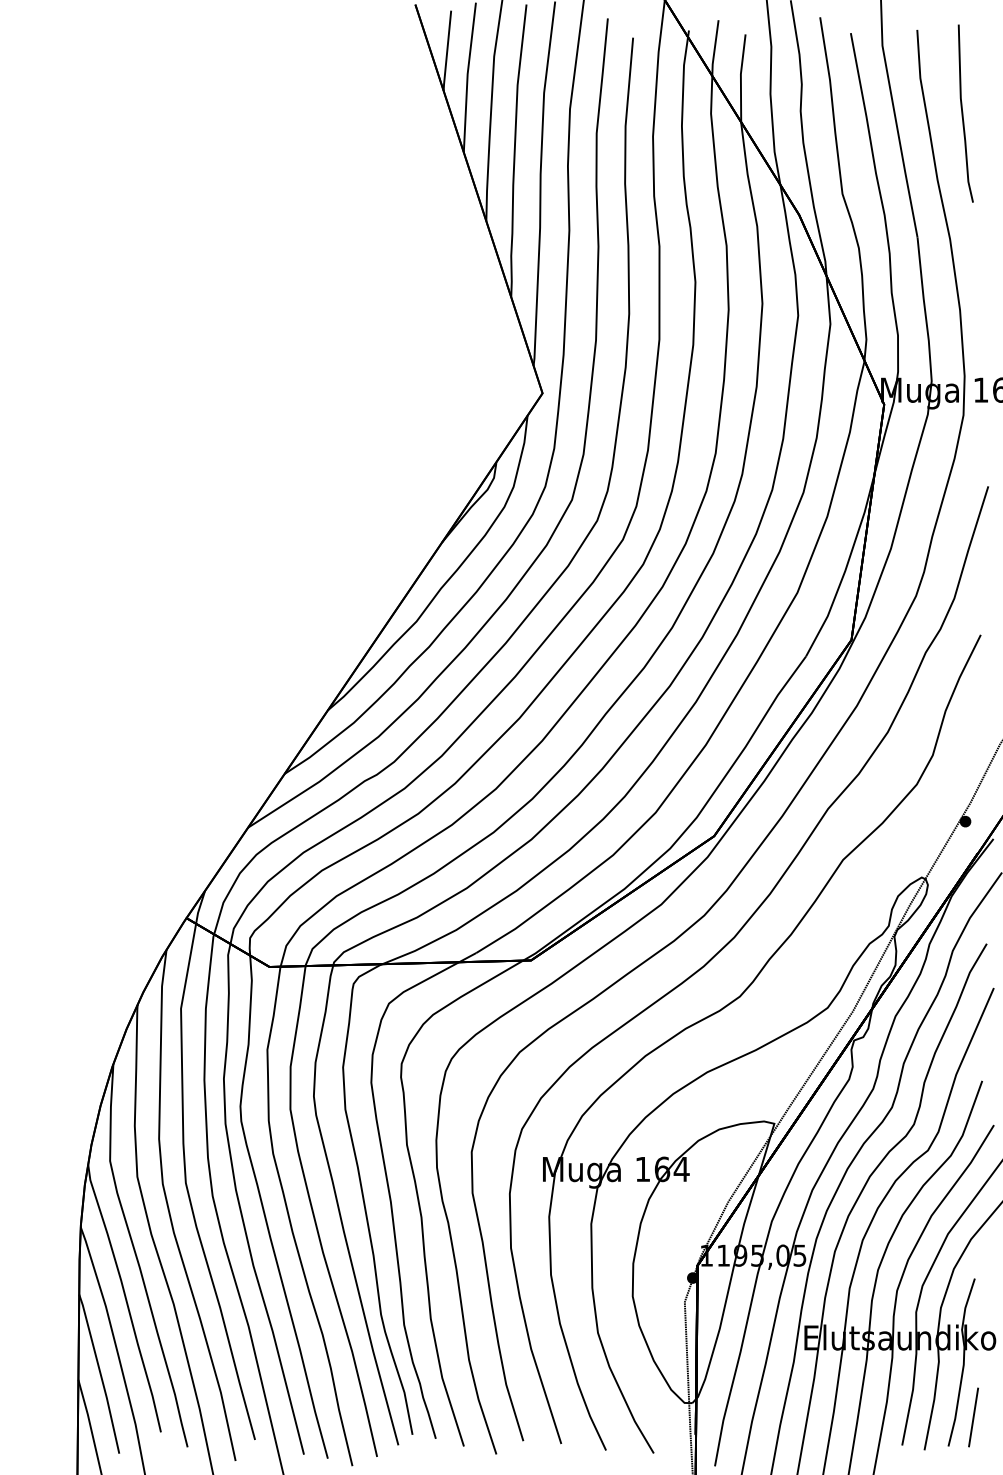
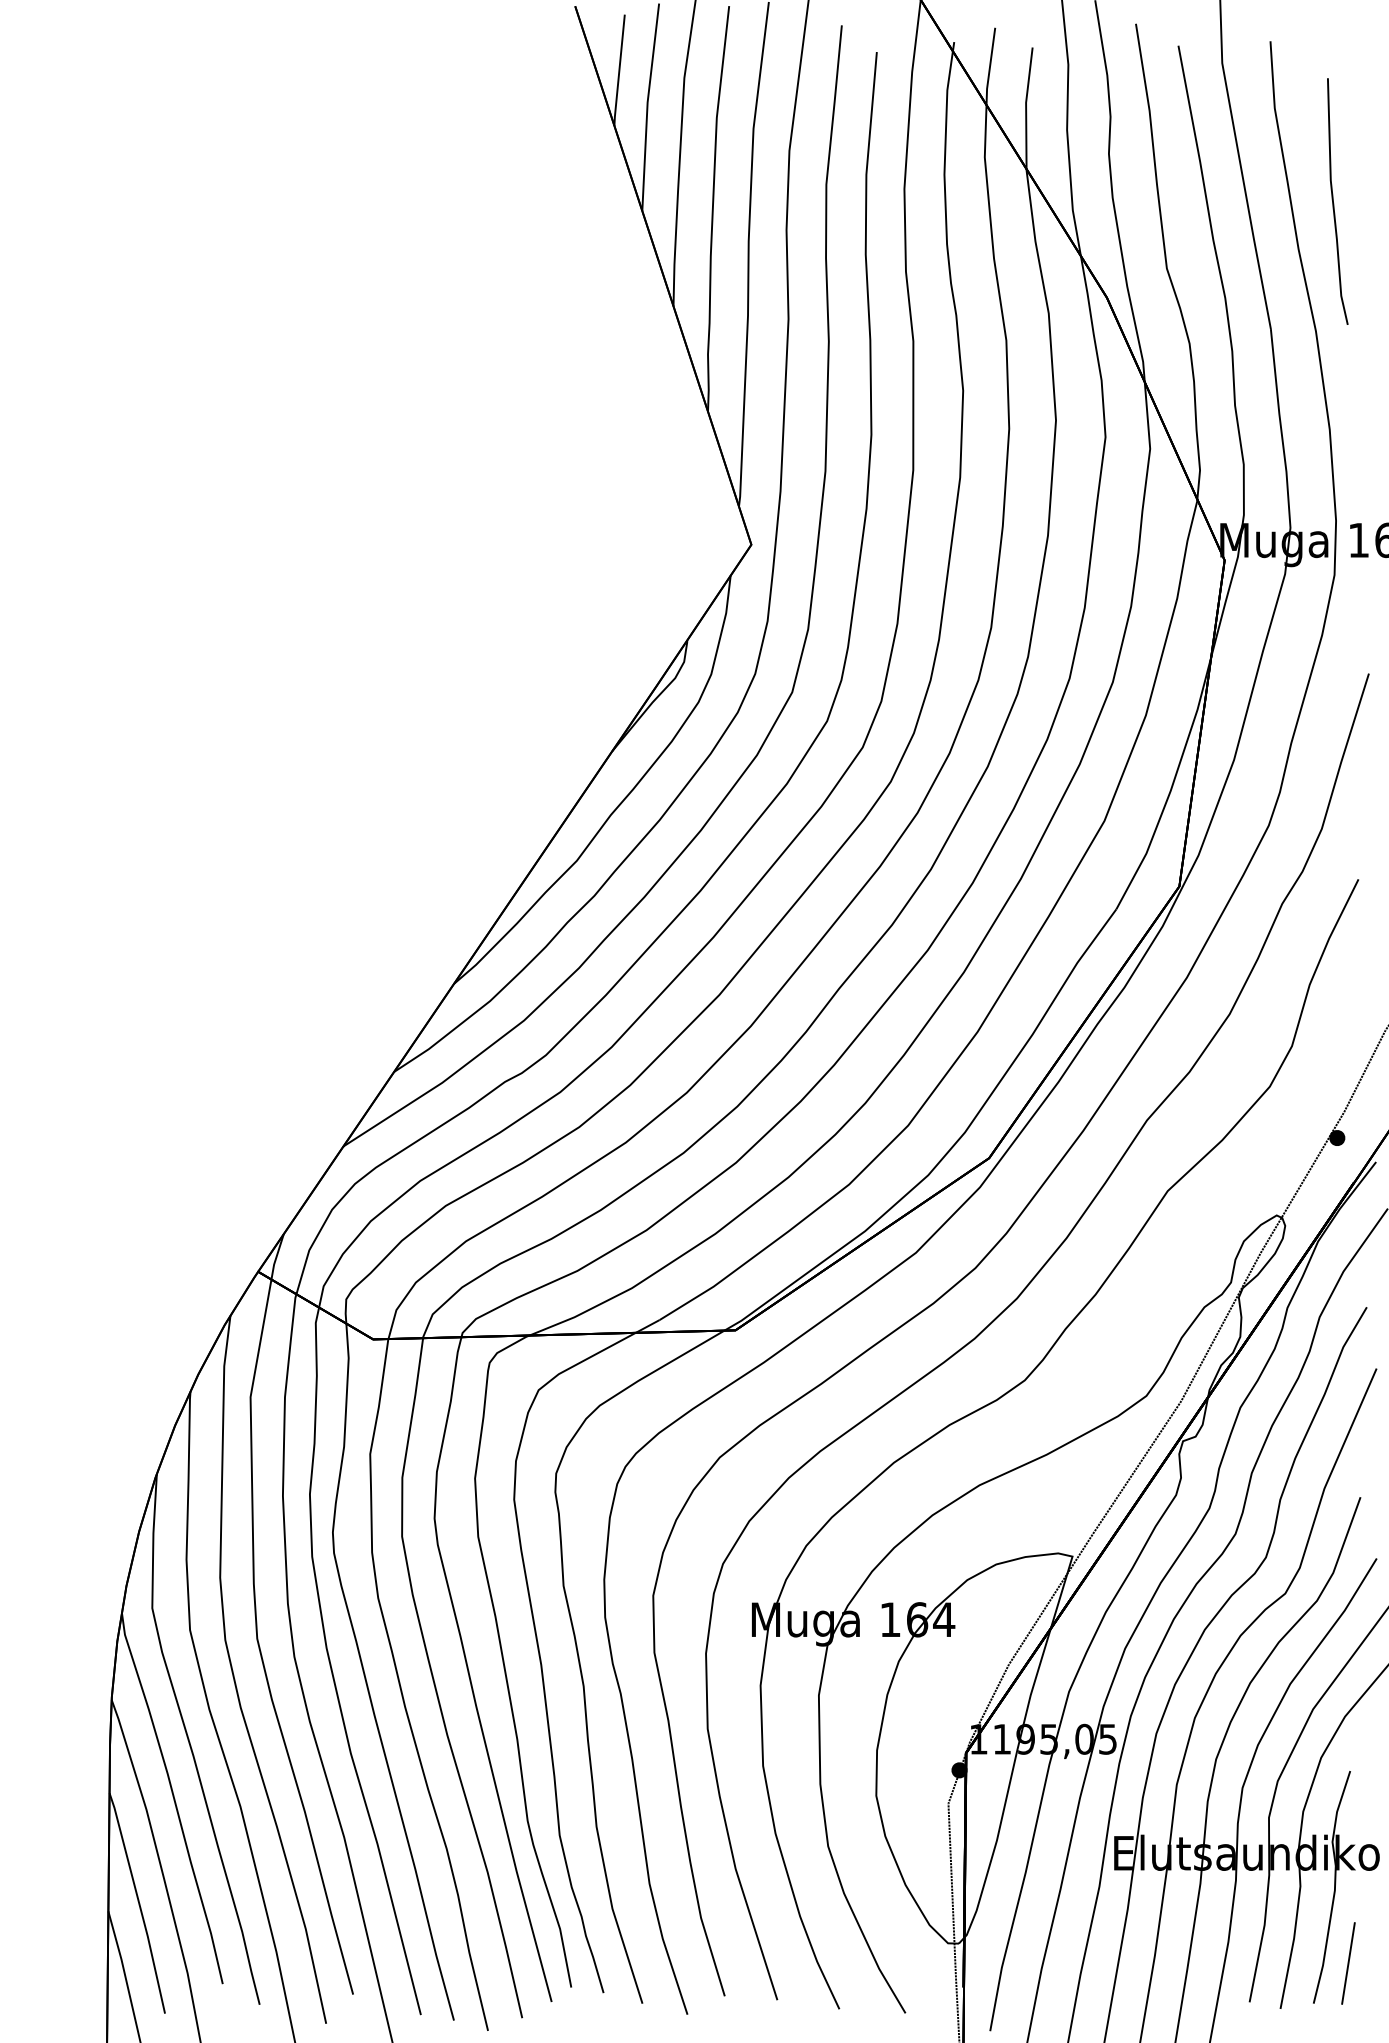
line: (963, 113) -> (1334, 201), moved

